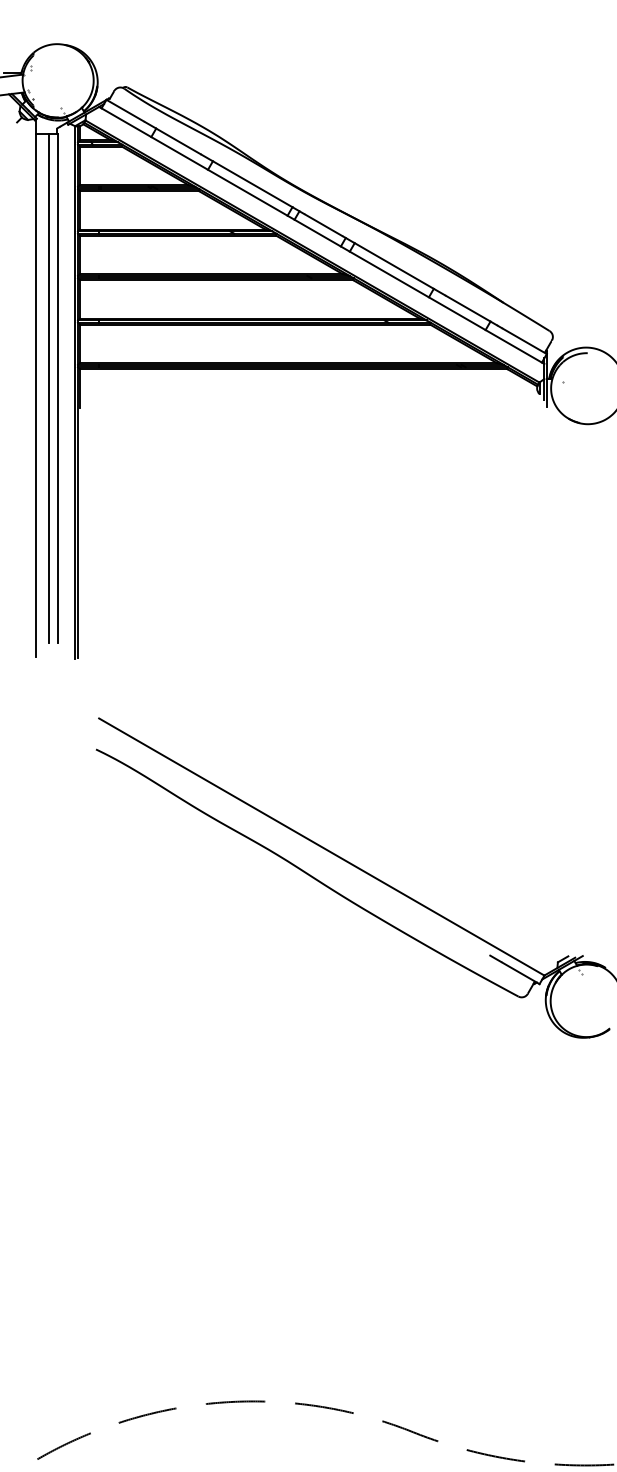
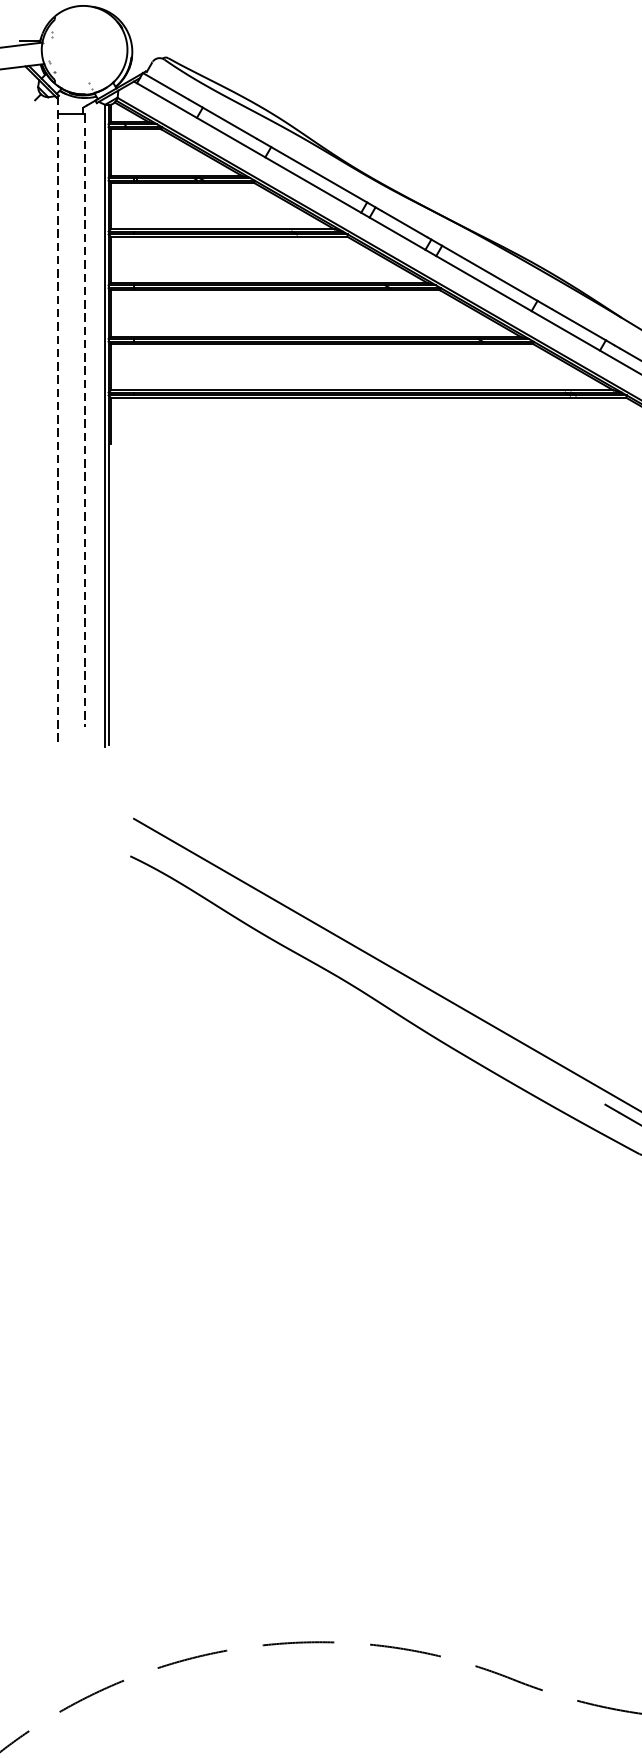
line: (35, 388) -> (57, 421), solid -> dashed
line: (48, 388) -> (72, 421), removed
line: (58, 388) -> (85, 421), solid -> dashed

